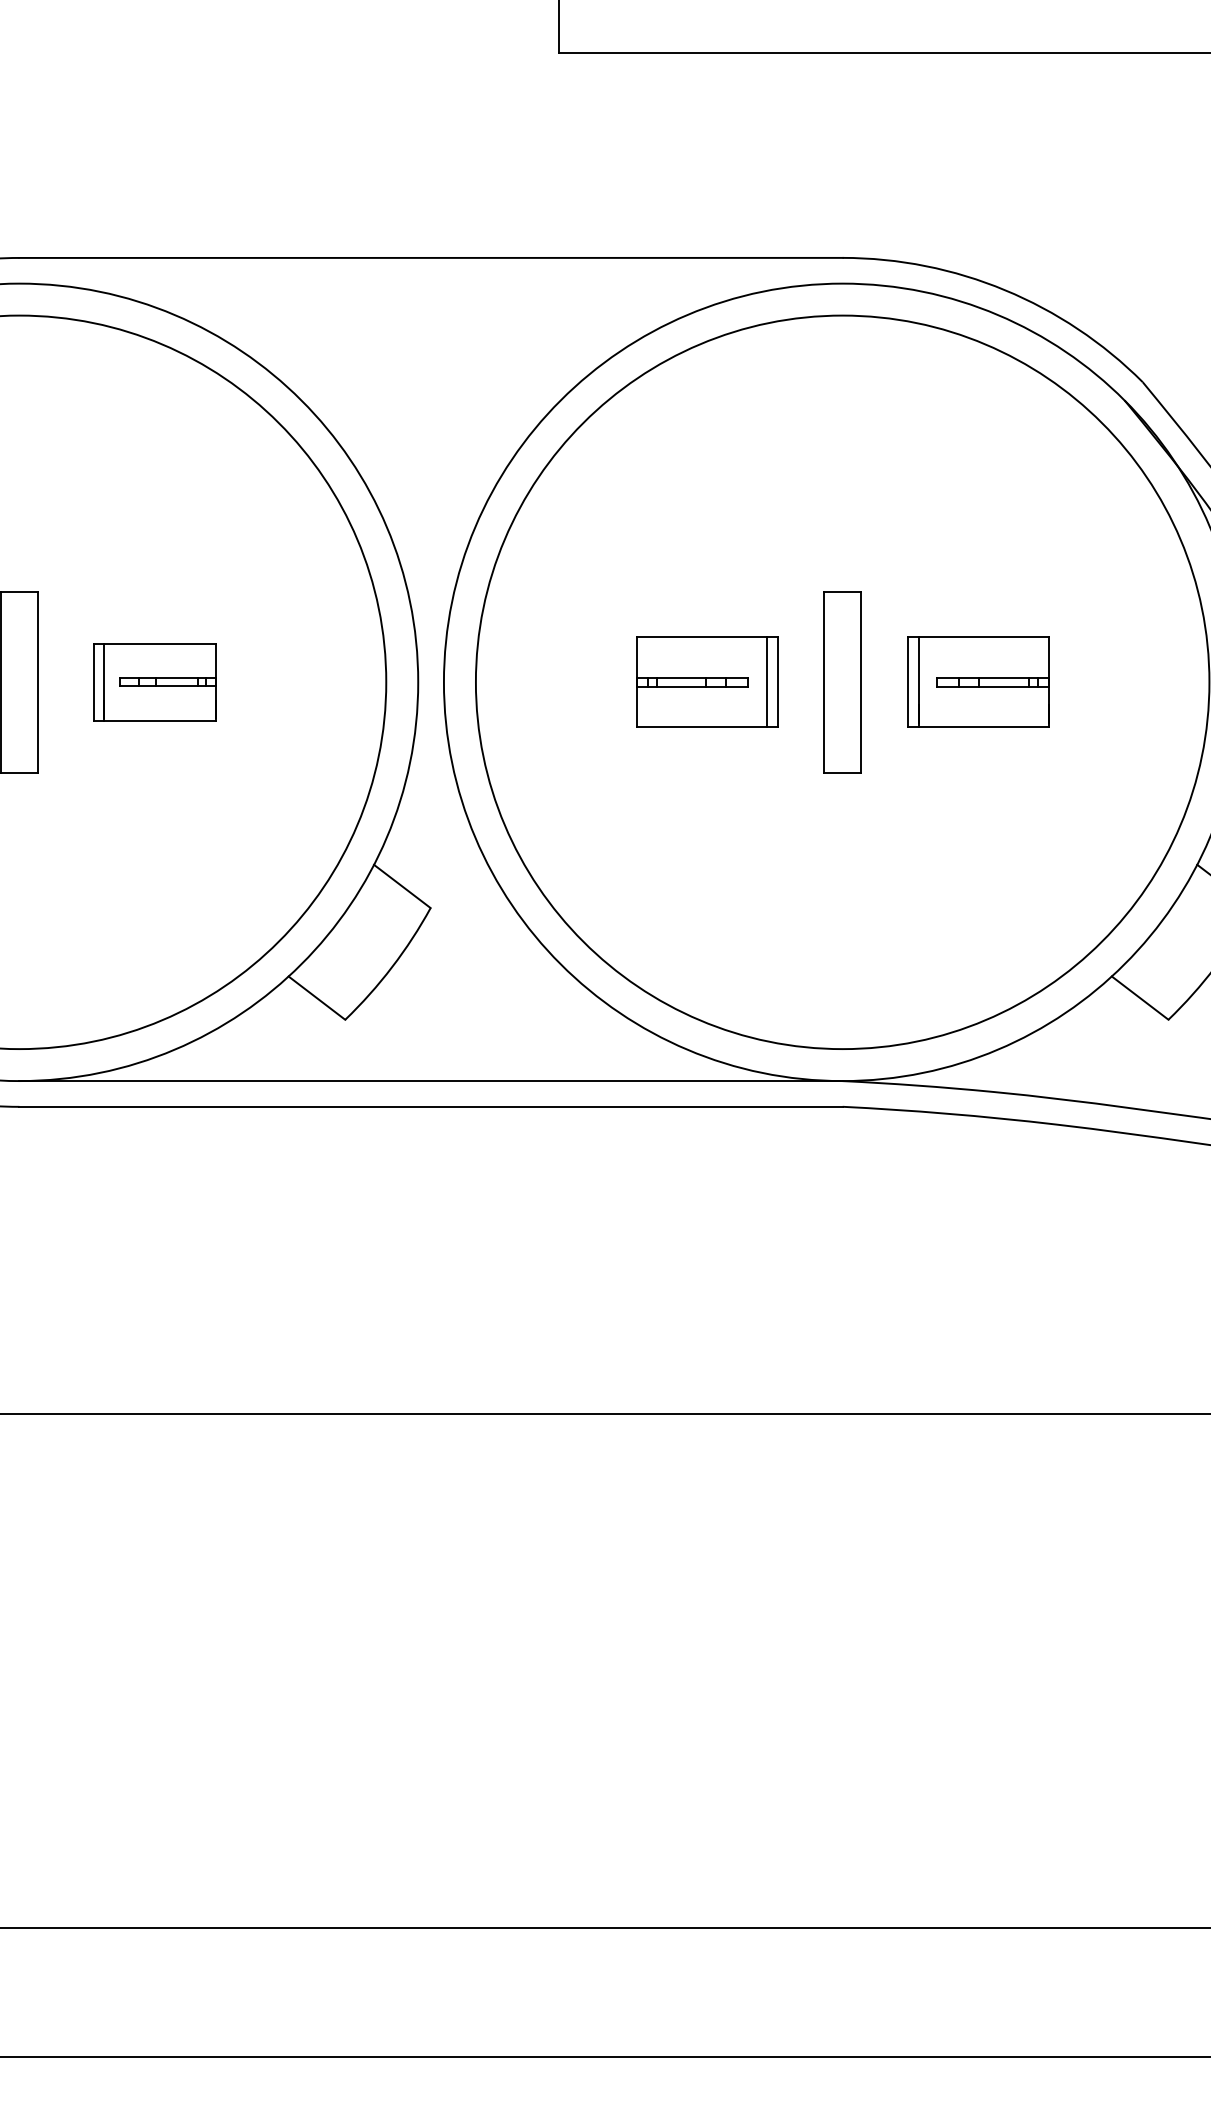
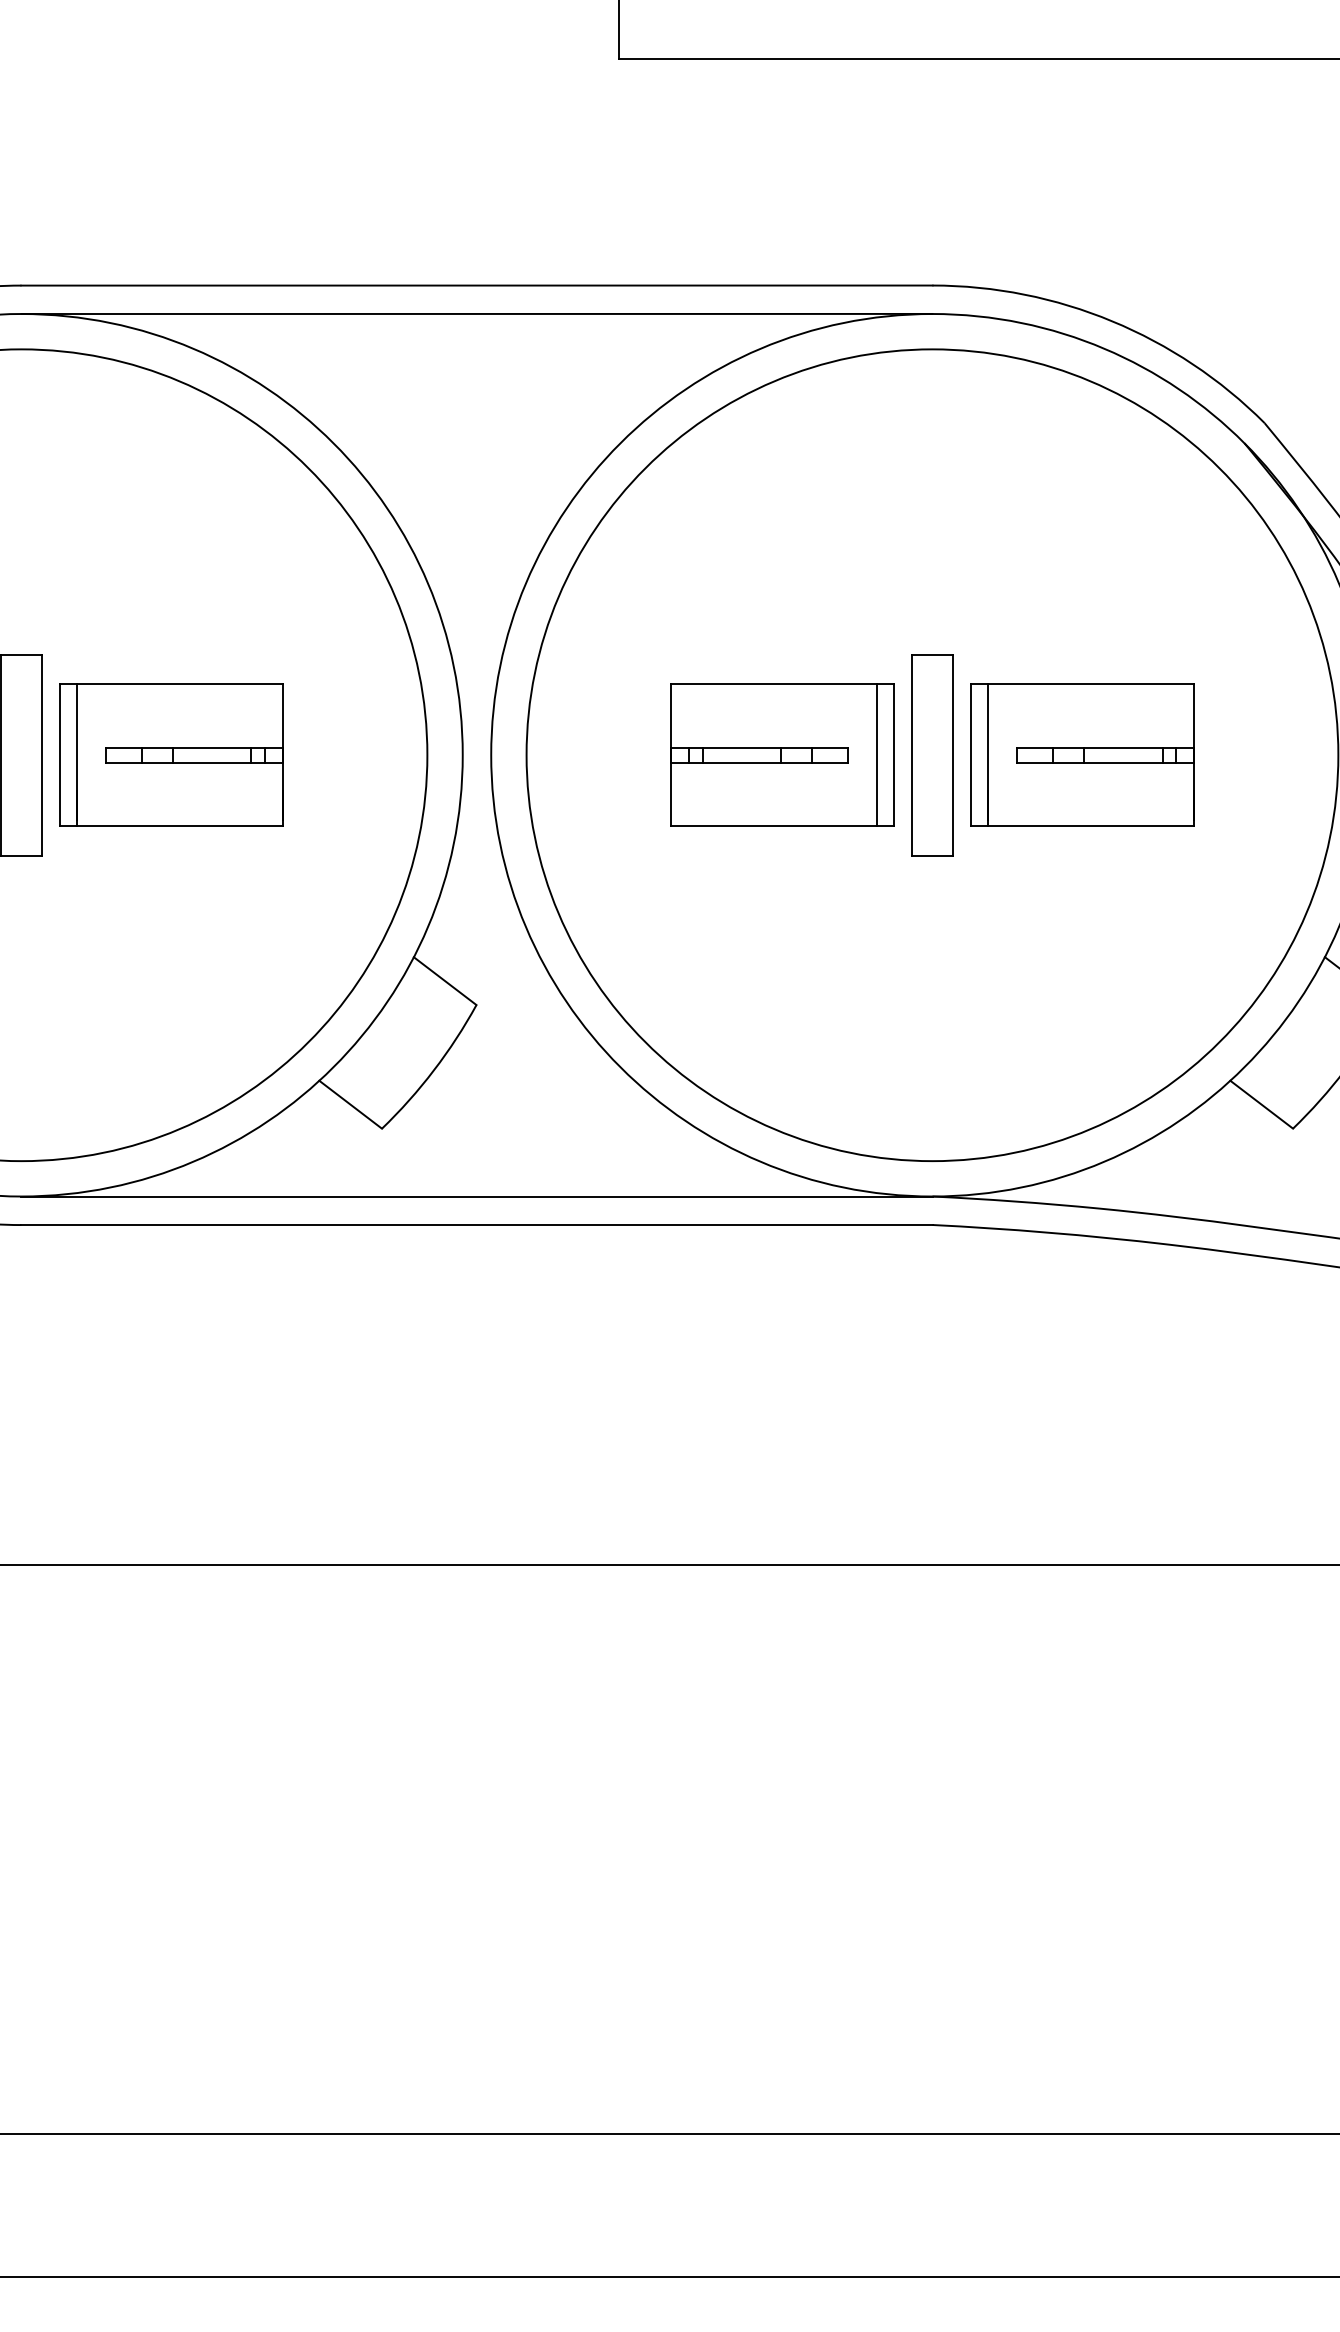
line: (430, 283) -> (476, 313), added
part: (155, 681) -> (171, 754), size x1.67
part: (707, 681) -> (782, 754), size x1.43
part: (978, 681) -> (1082, 754), size x1.43

